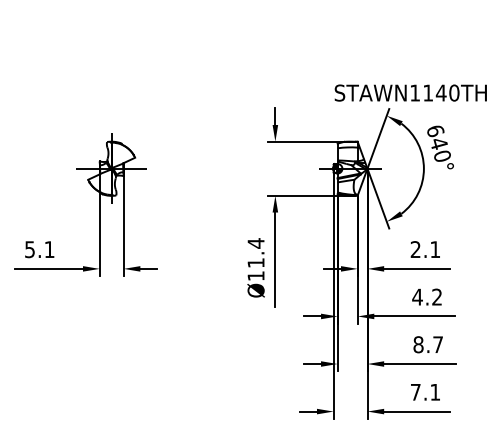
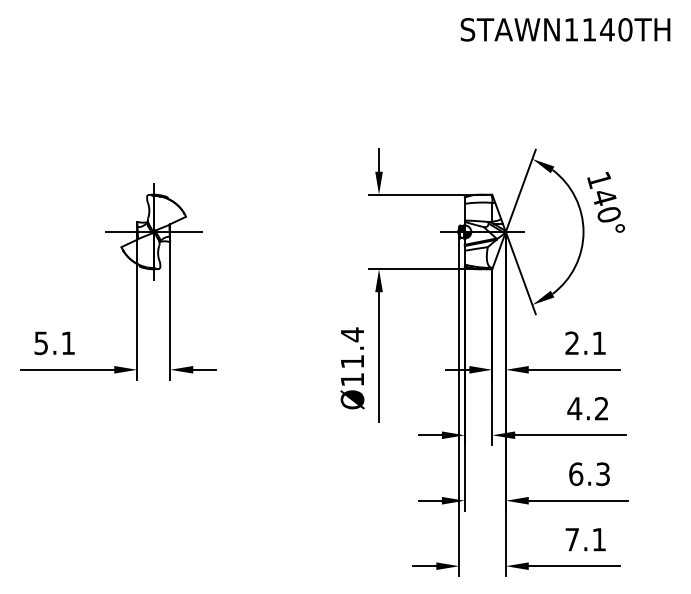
text: (410, 92) -> (565, 29), moved
text: (435, 131) -> (599, 180), 640° -> 140°
text: (428, 344) -> (589, 474), 8.7 -> 6.3

